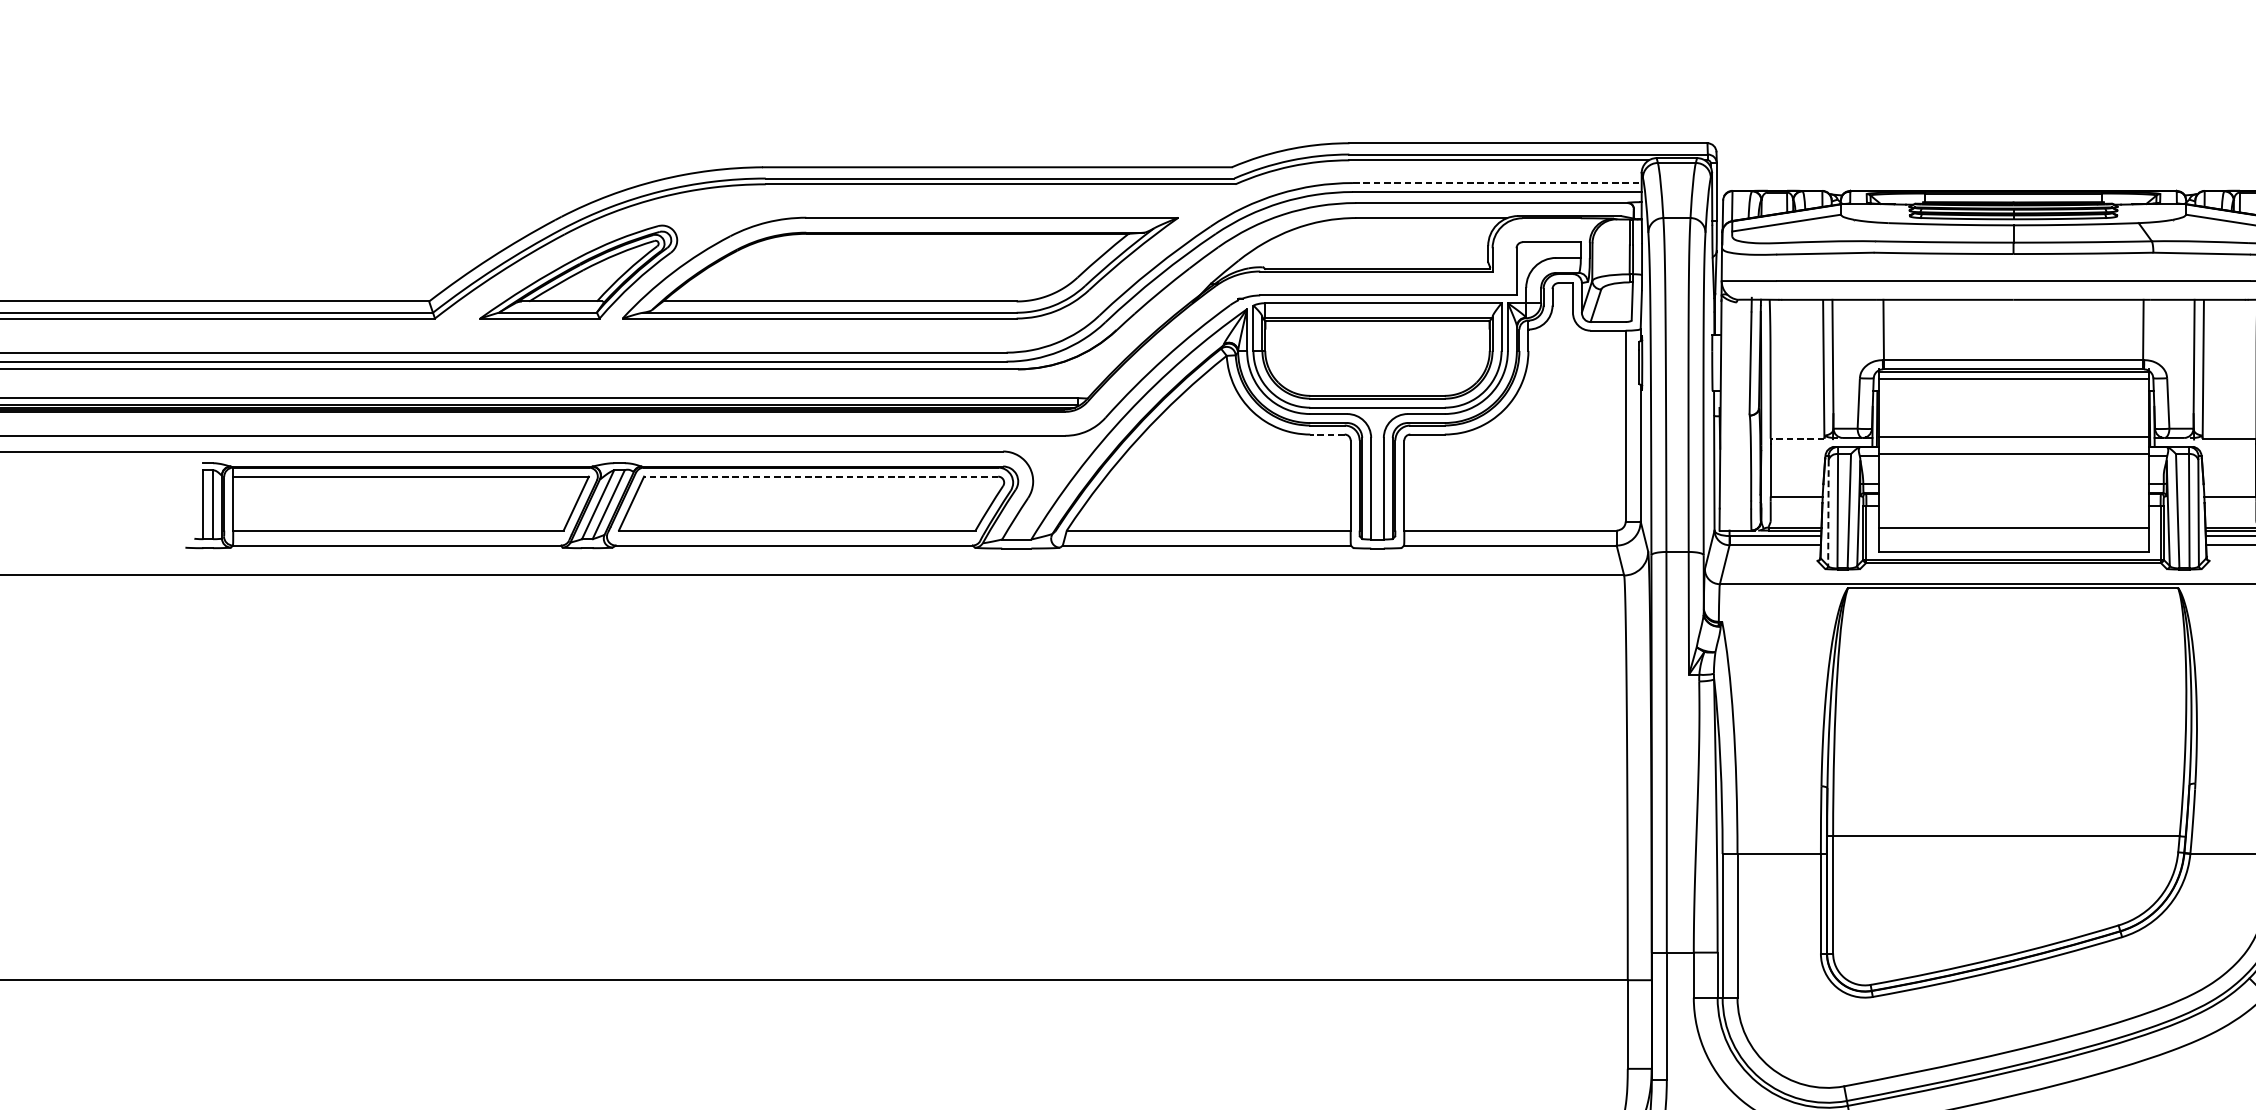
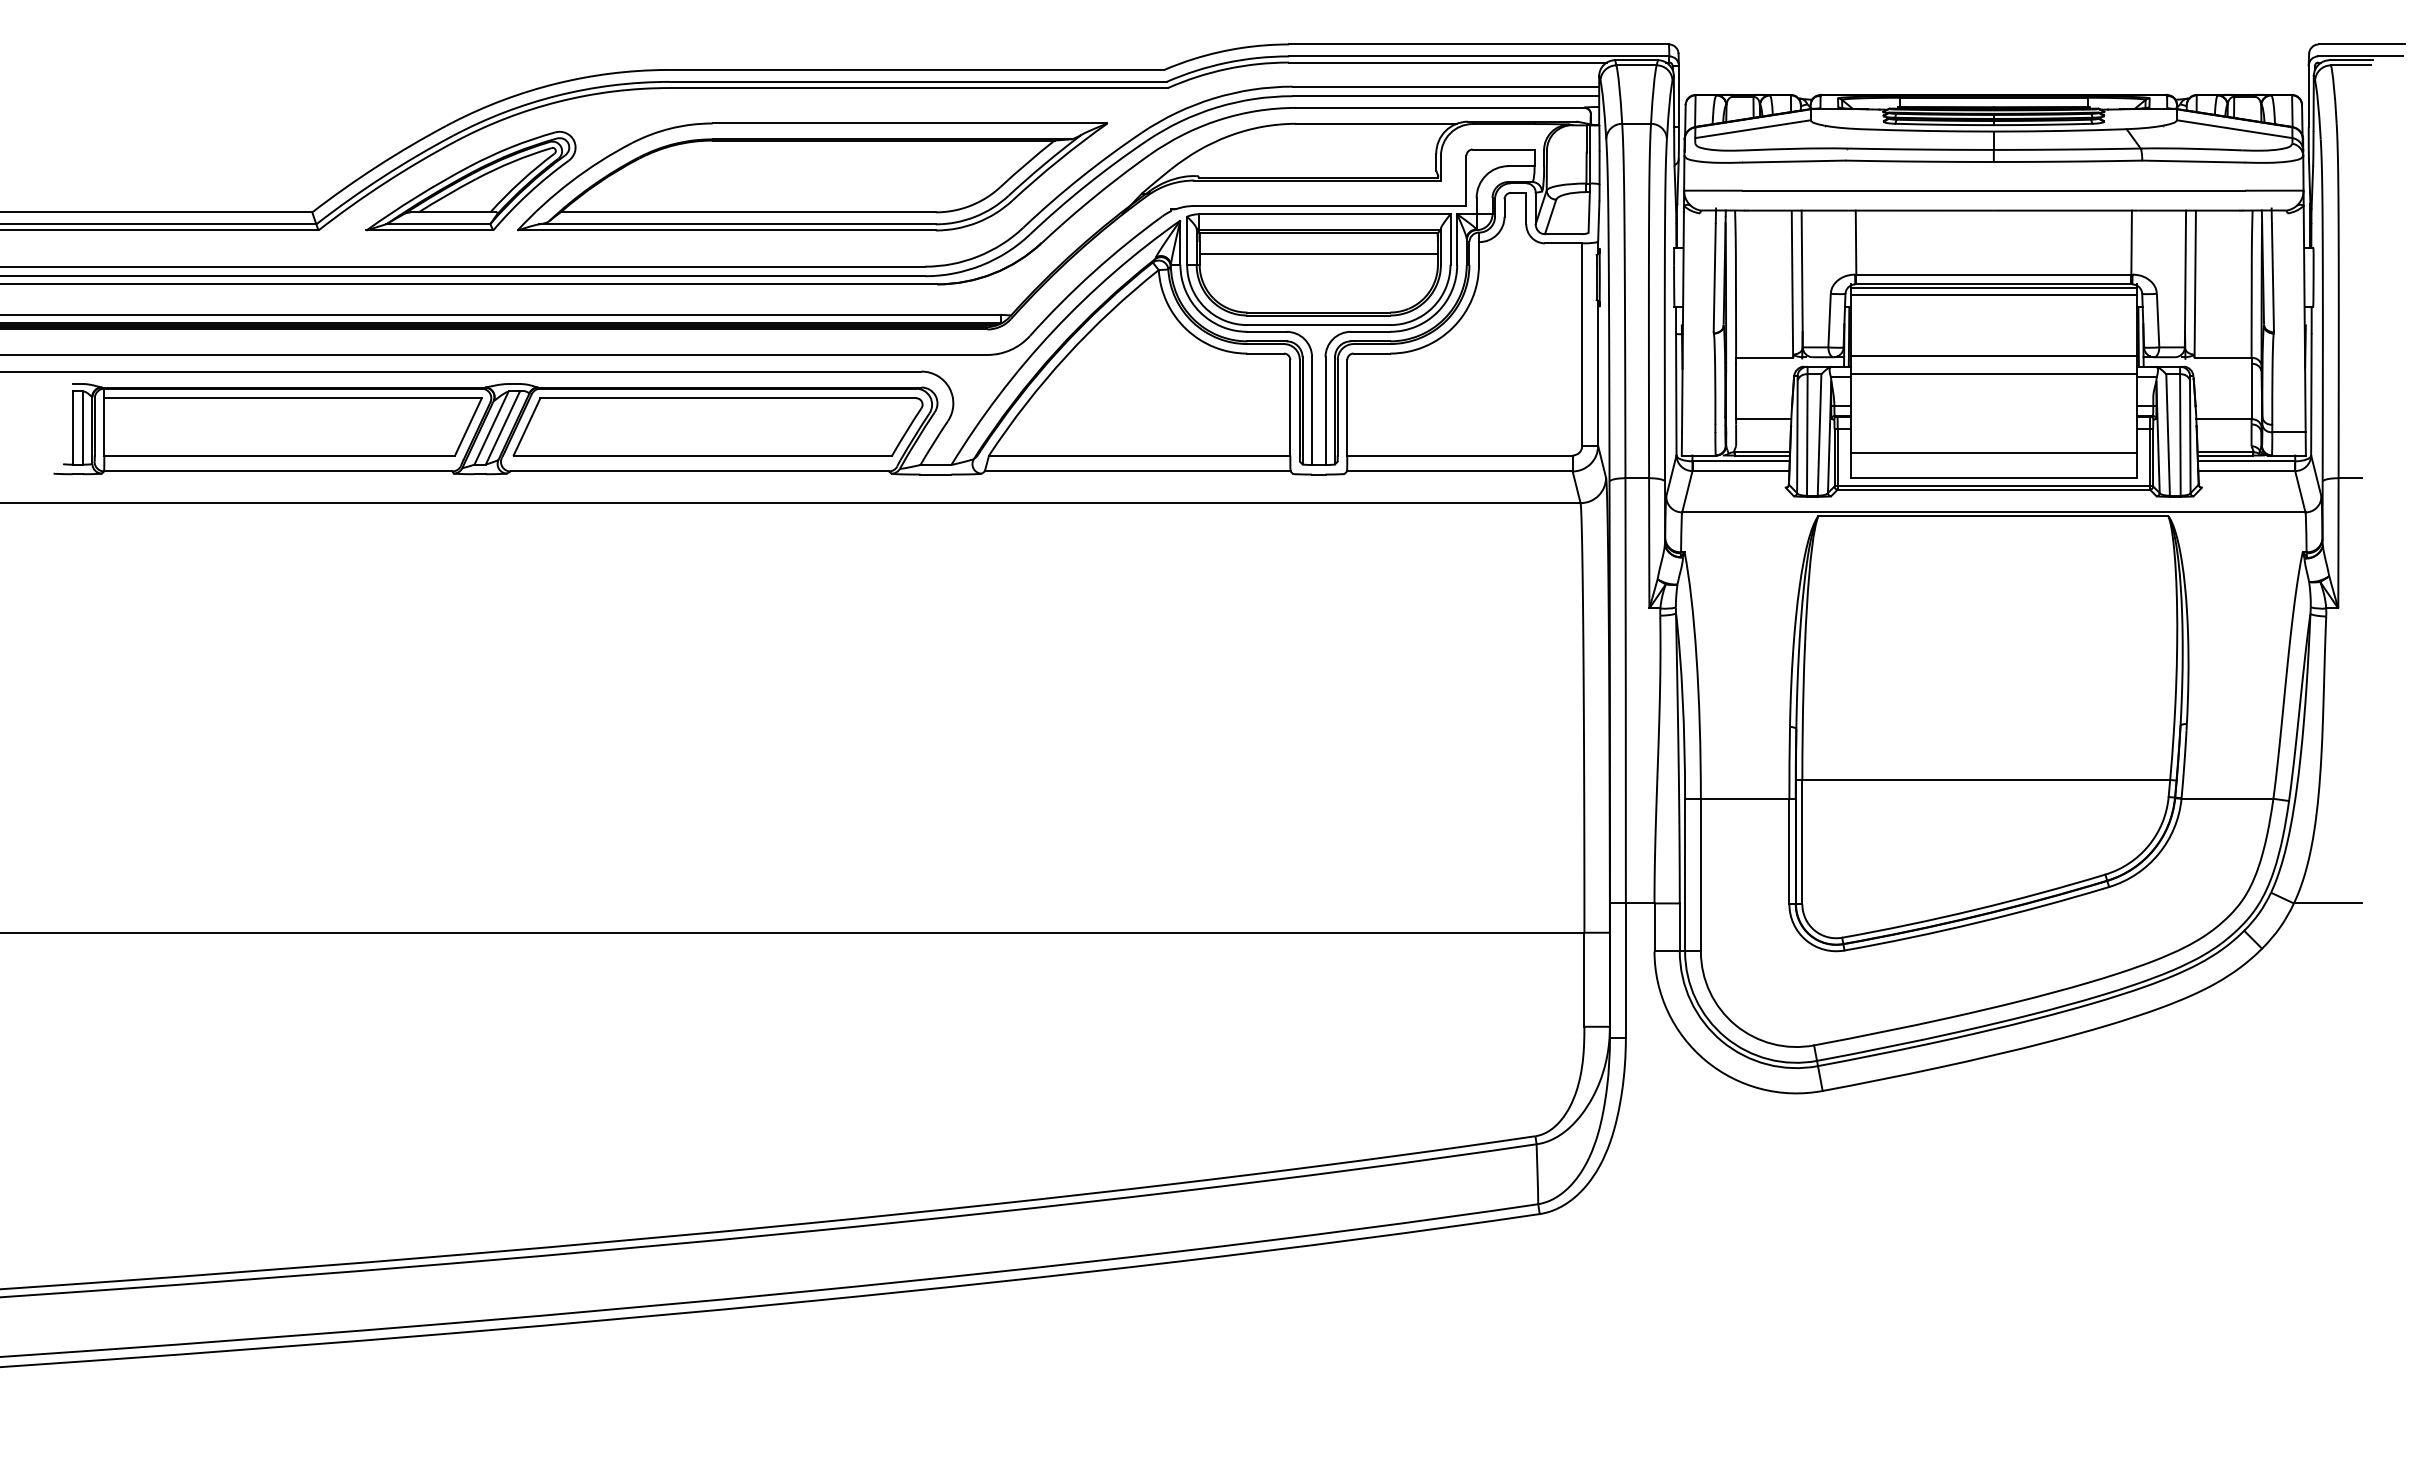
line: (1497, 182) -> (1446, 86), dashed -> solid
line: (1377, 340) -> (1318, 253), added
line: (1327, 434) -> (1265, 353), dashed -> solid
line: (1797, 438) -> (1764, 357), dashed -> solid
line: (821, 476) -> (728, 398), dashed -> solid
line: (1828, 513) -> (1797, 437), dashed -> solid

